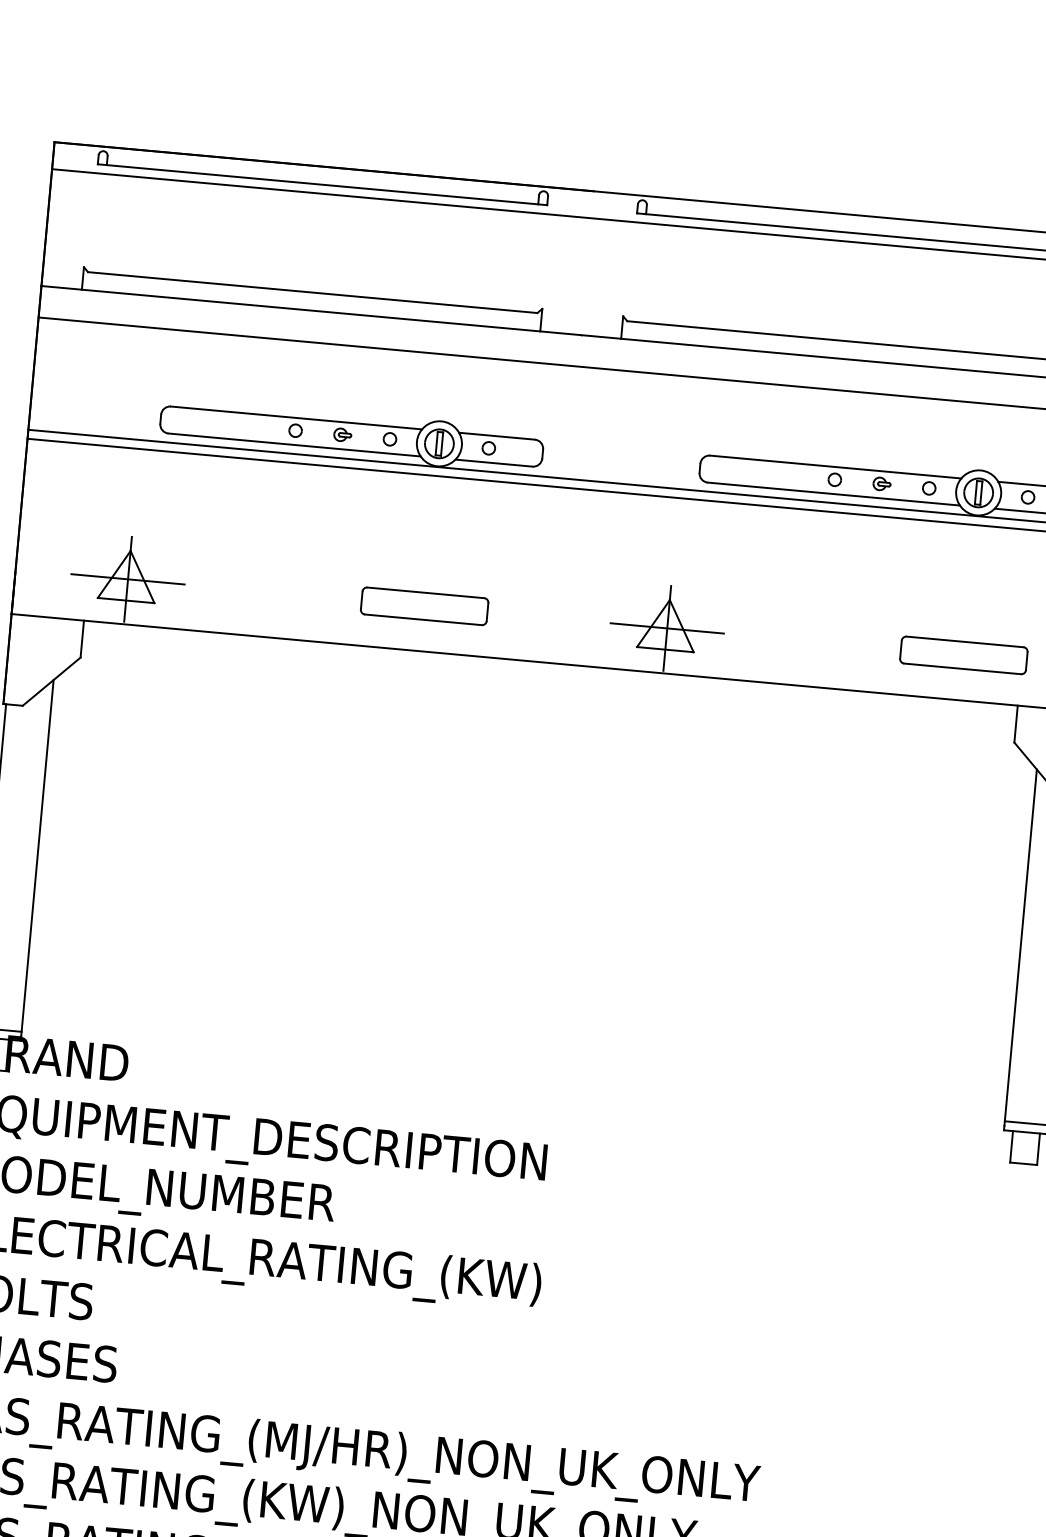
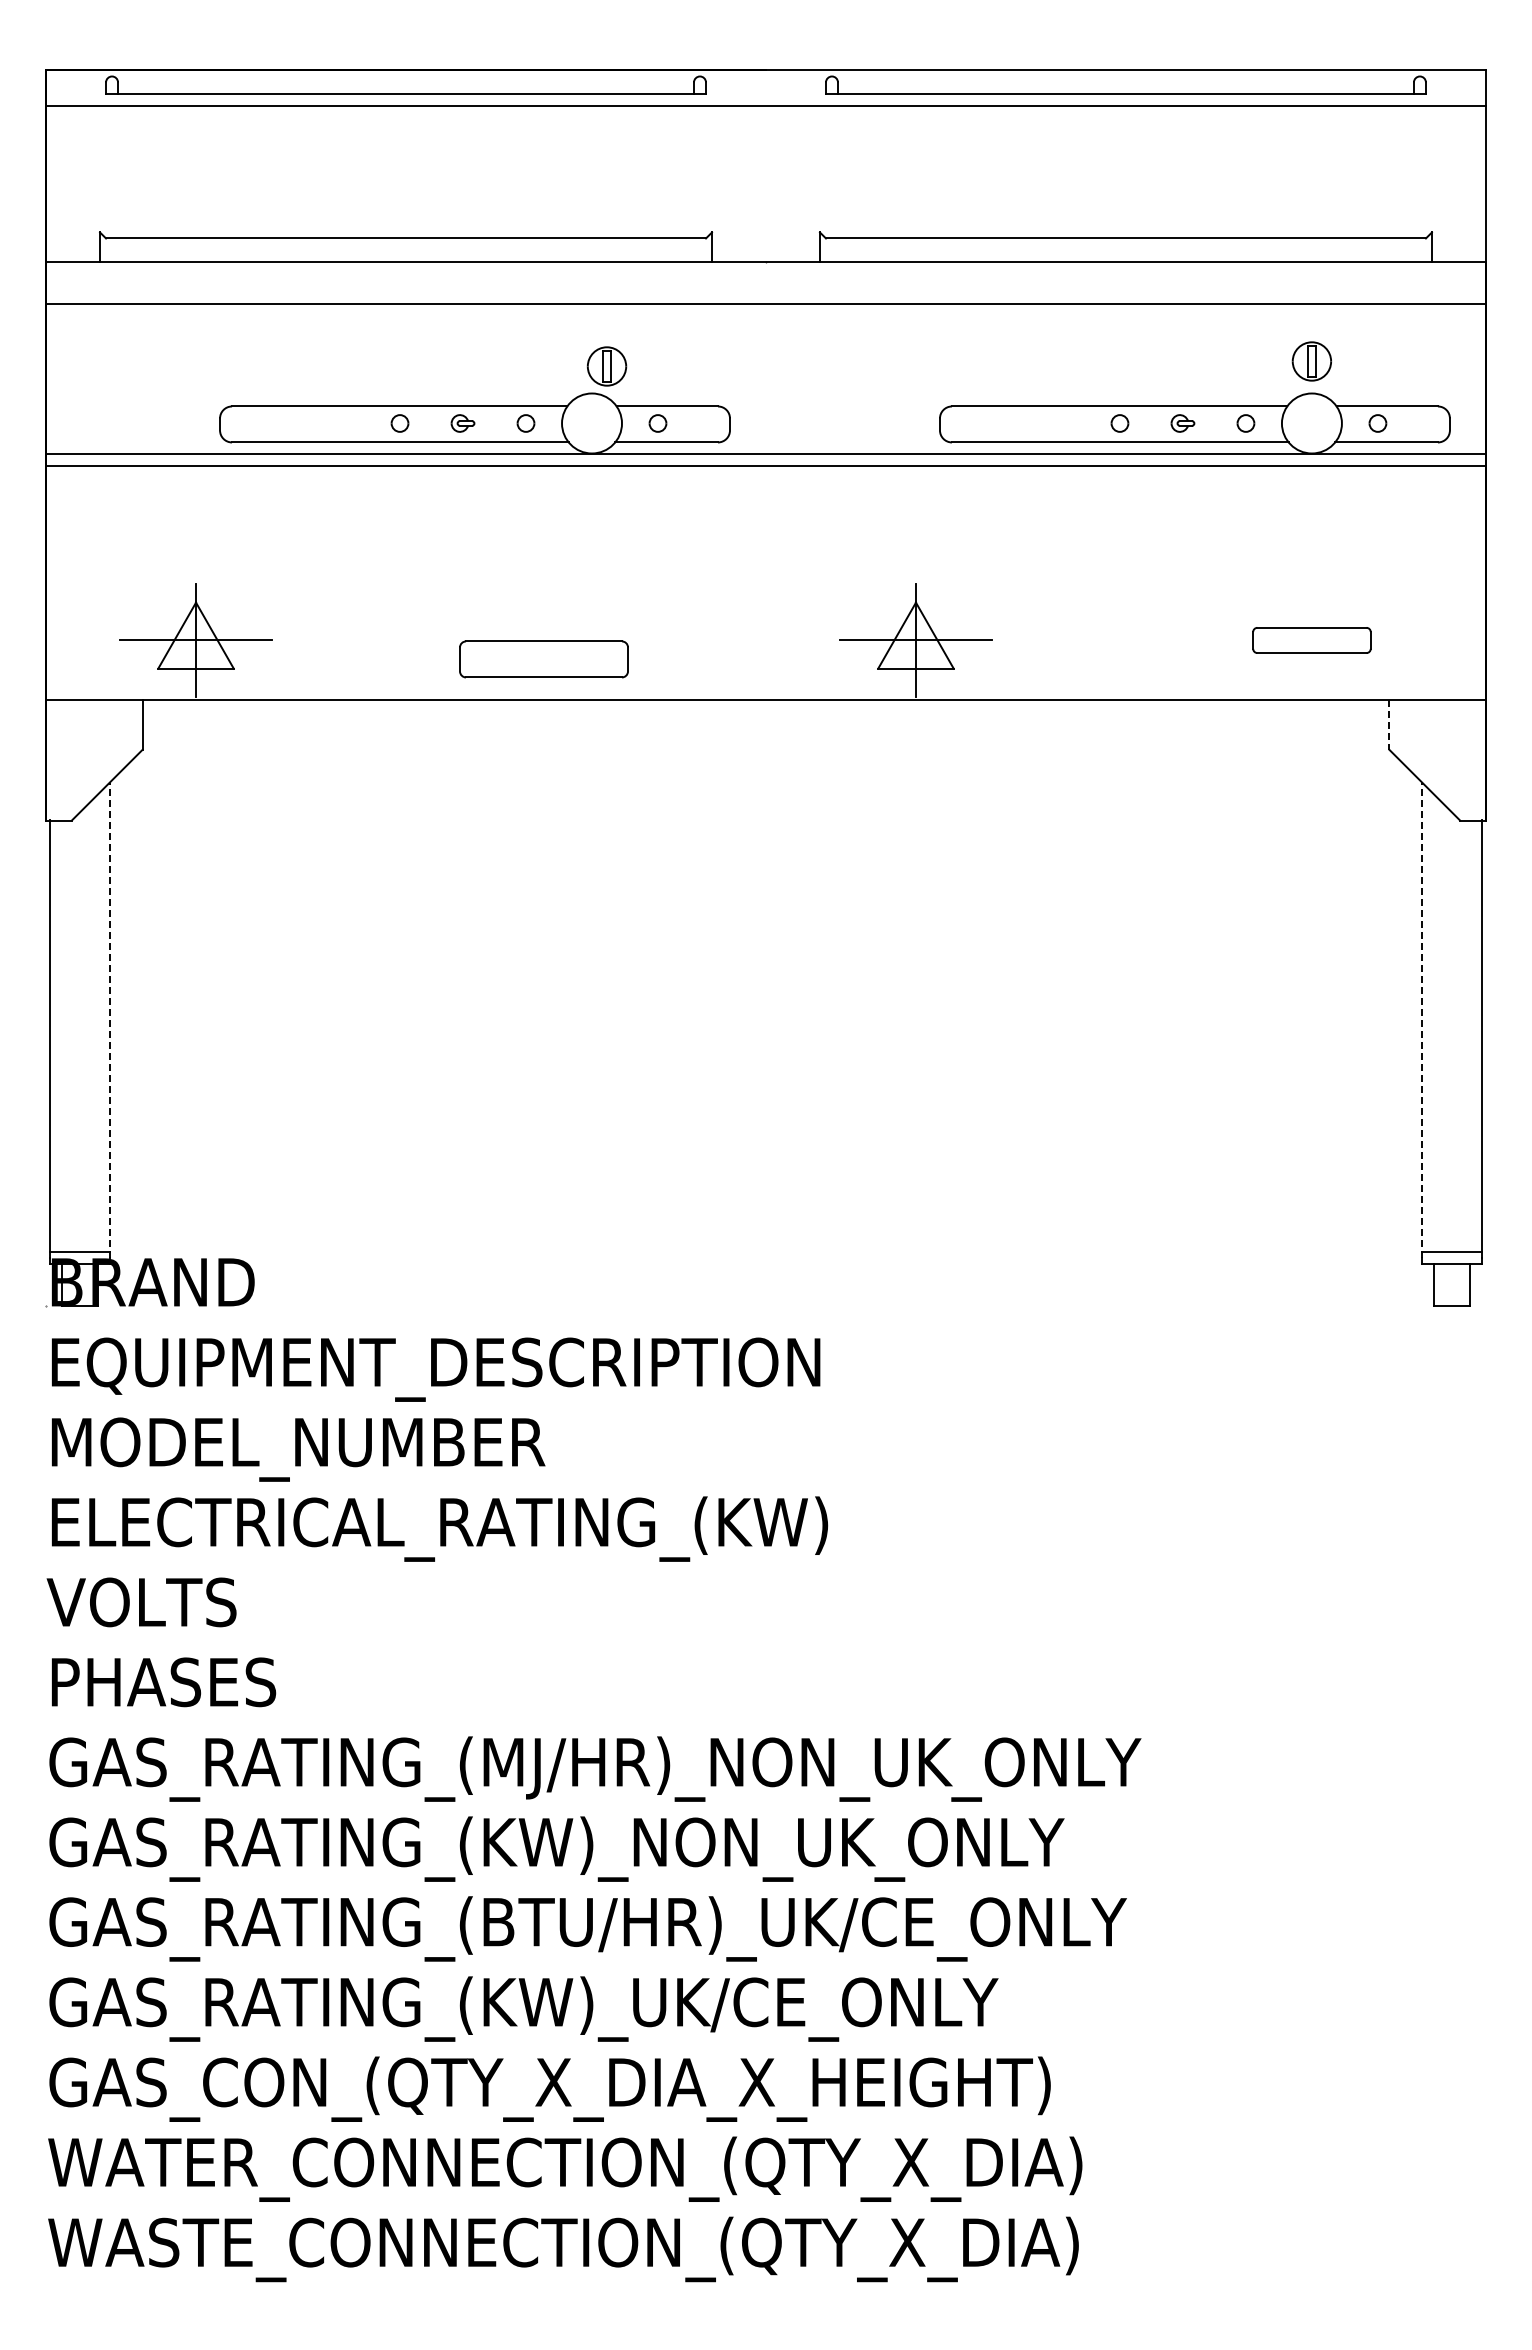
part: (439, 443) -> (606, 366), moved
part: (978, 492) -> (1311, 361), moved
part: (424, 606) -> (543, 659), moved
part: (963, 655) -> (1311, 640), size x0.7
line: (1016, 724) -> (1389, 725), solid -> dashed
line: (37, 858) -> (109, 1020), solid -> dashed
line: (1020, 947) -> (1422, 1020), solid -> dashed

